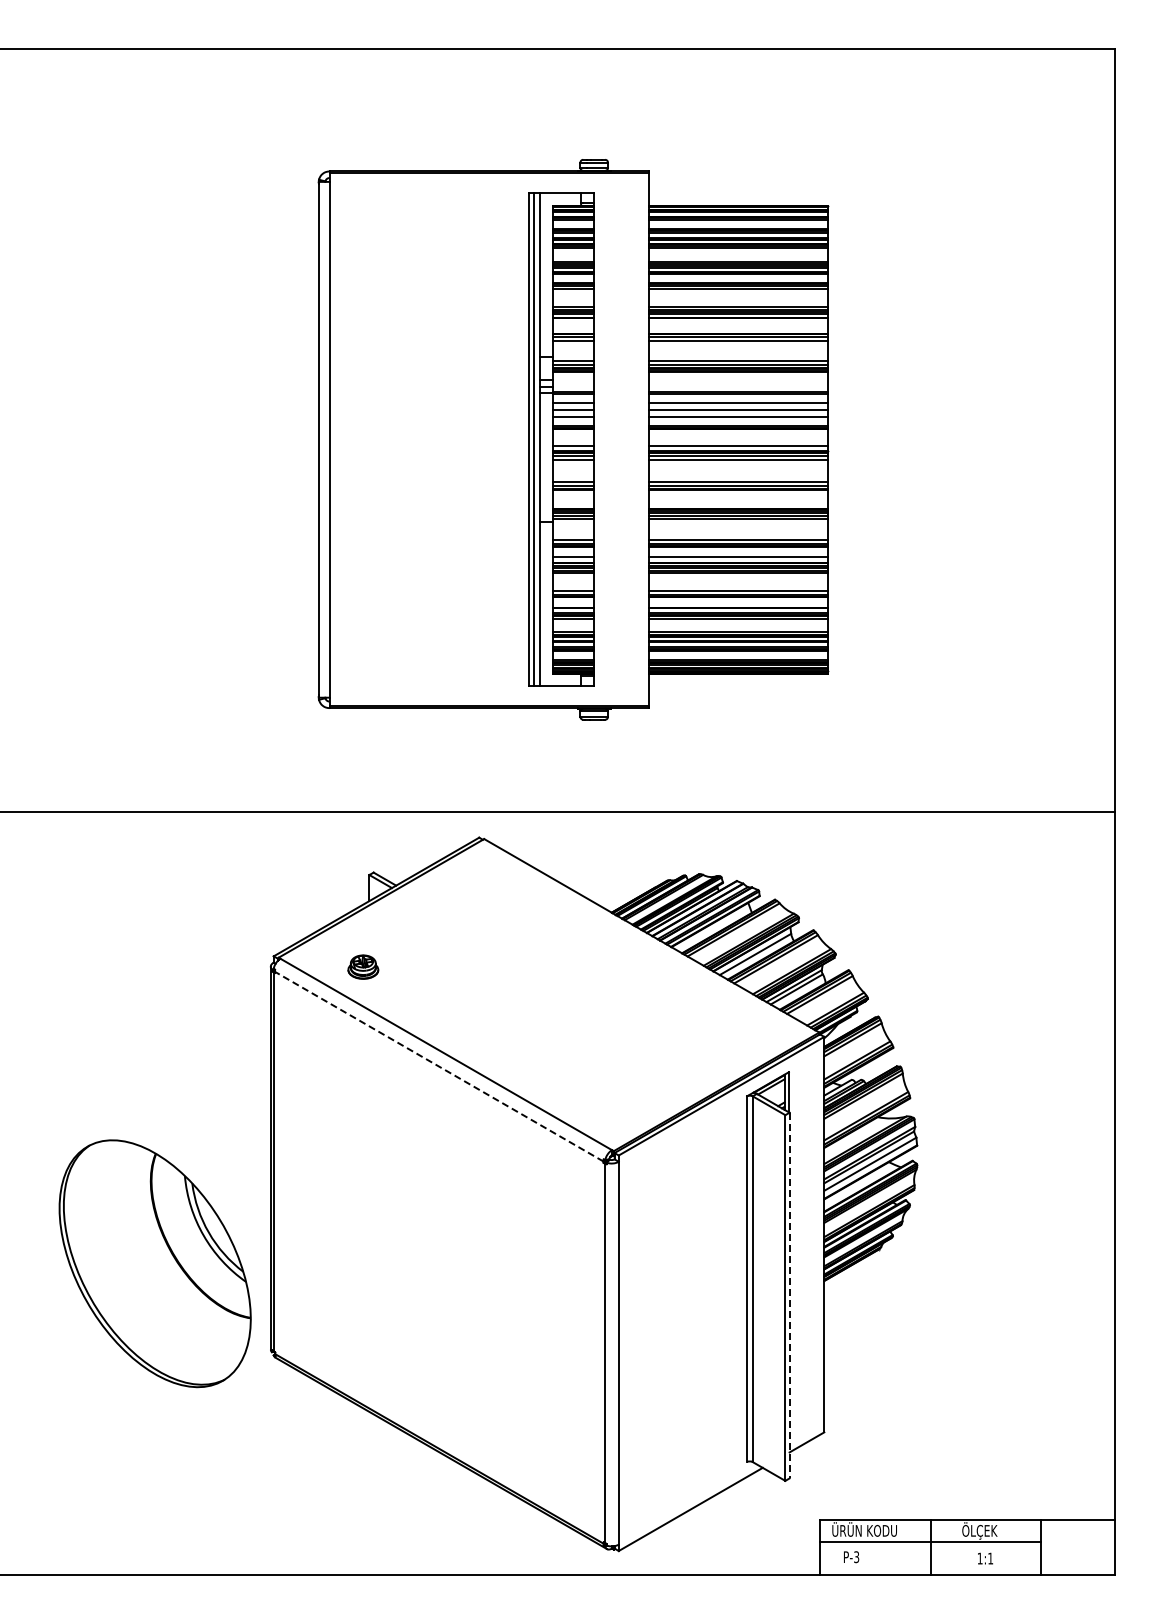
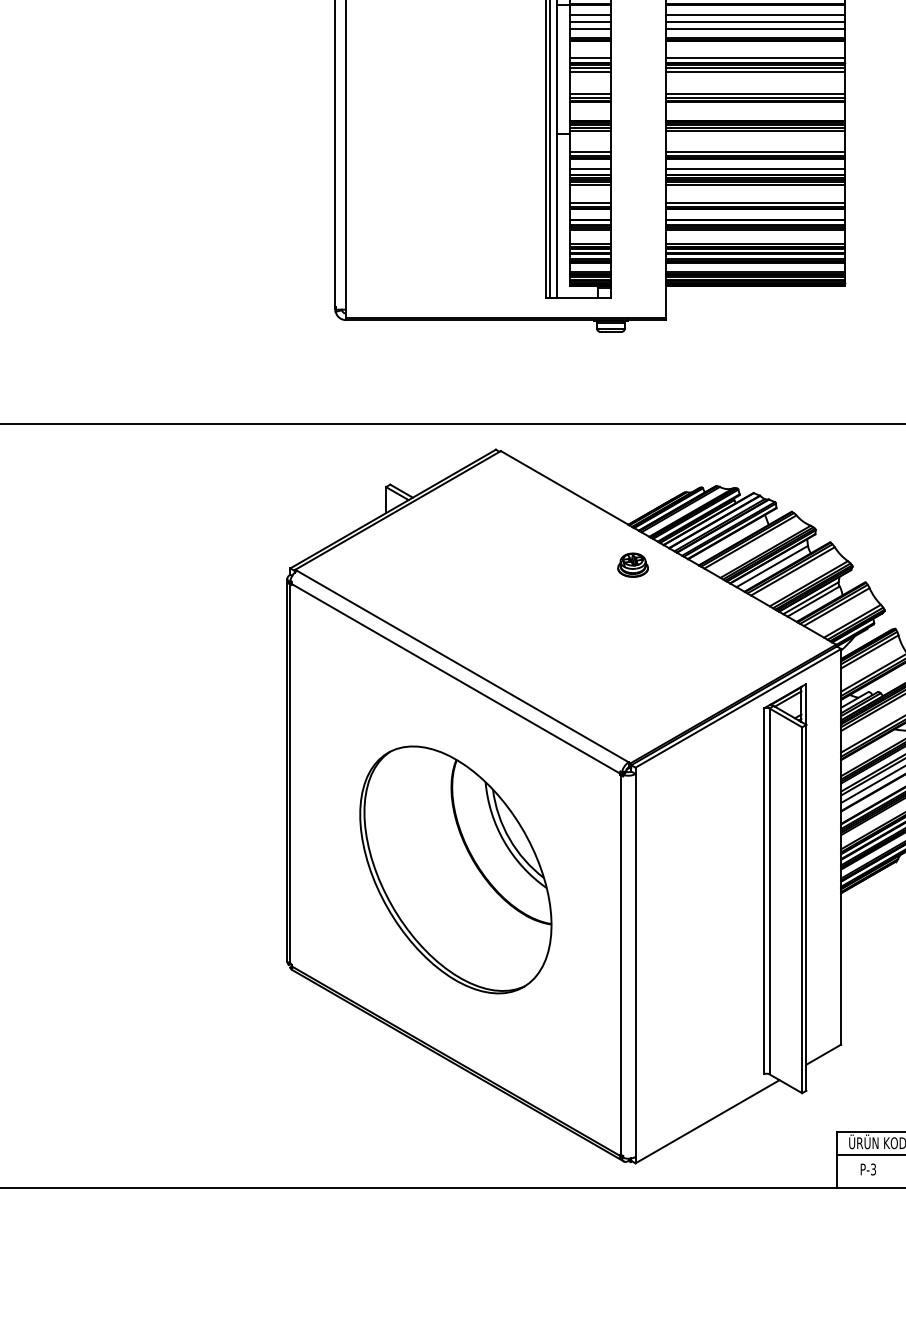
part: (363, 966) -> (633, 564), moved
line: (439, 1066) -> (456, 678), dashed -> solid
part: (154, 1263) -> (455, 869), moved
line: (789, 1295) -> (806, 907), dashed -> solid

